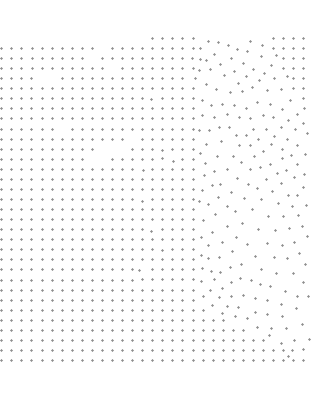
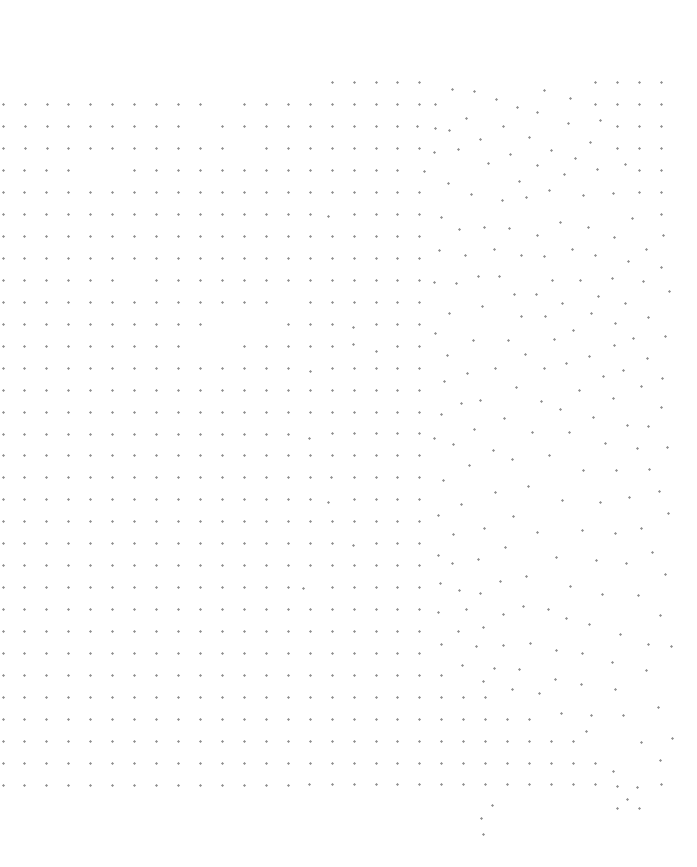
part: (287, 351) -> (626, 789), moved
part: (223, 376) -> (486, 820), added

